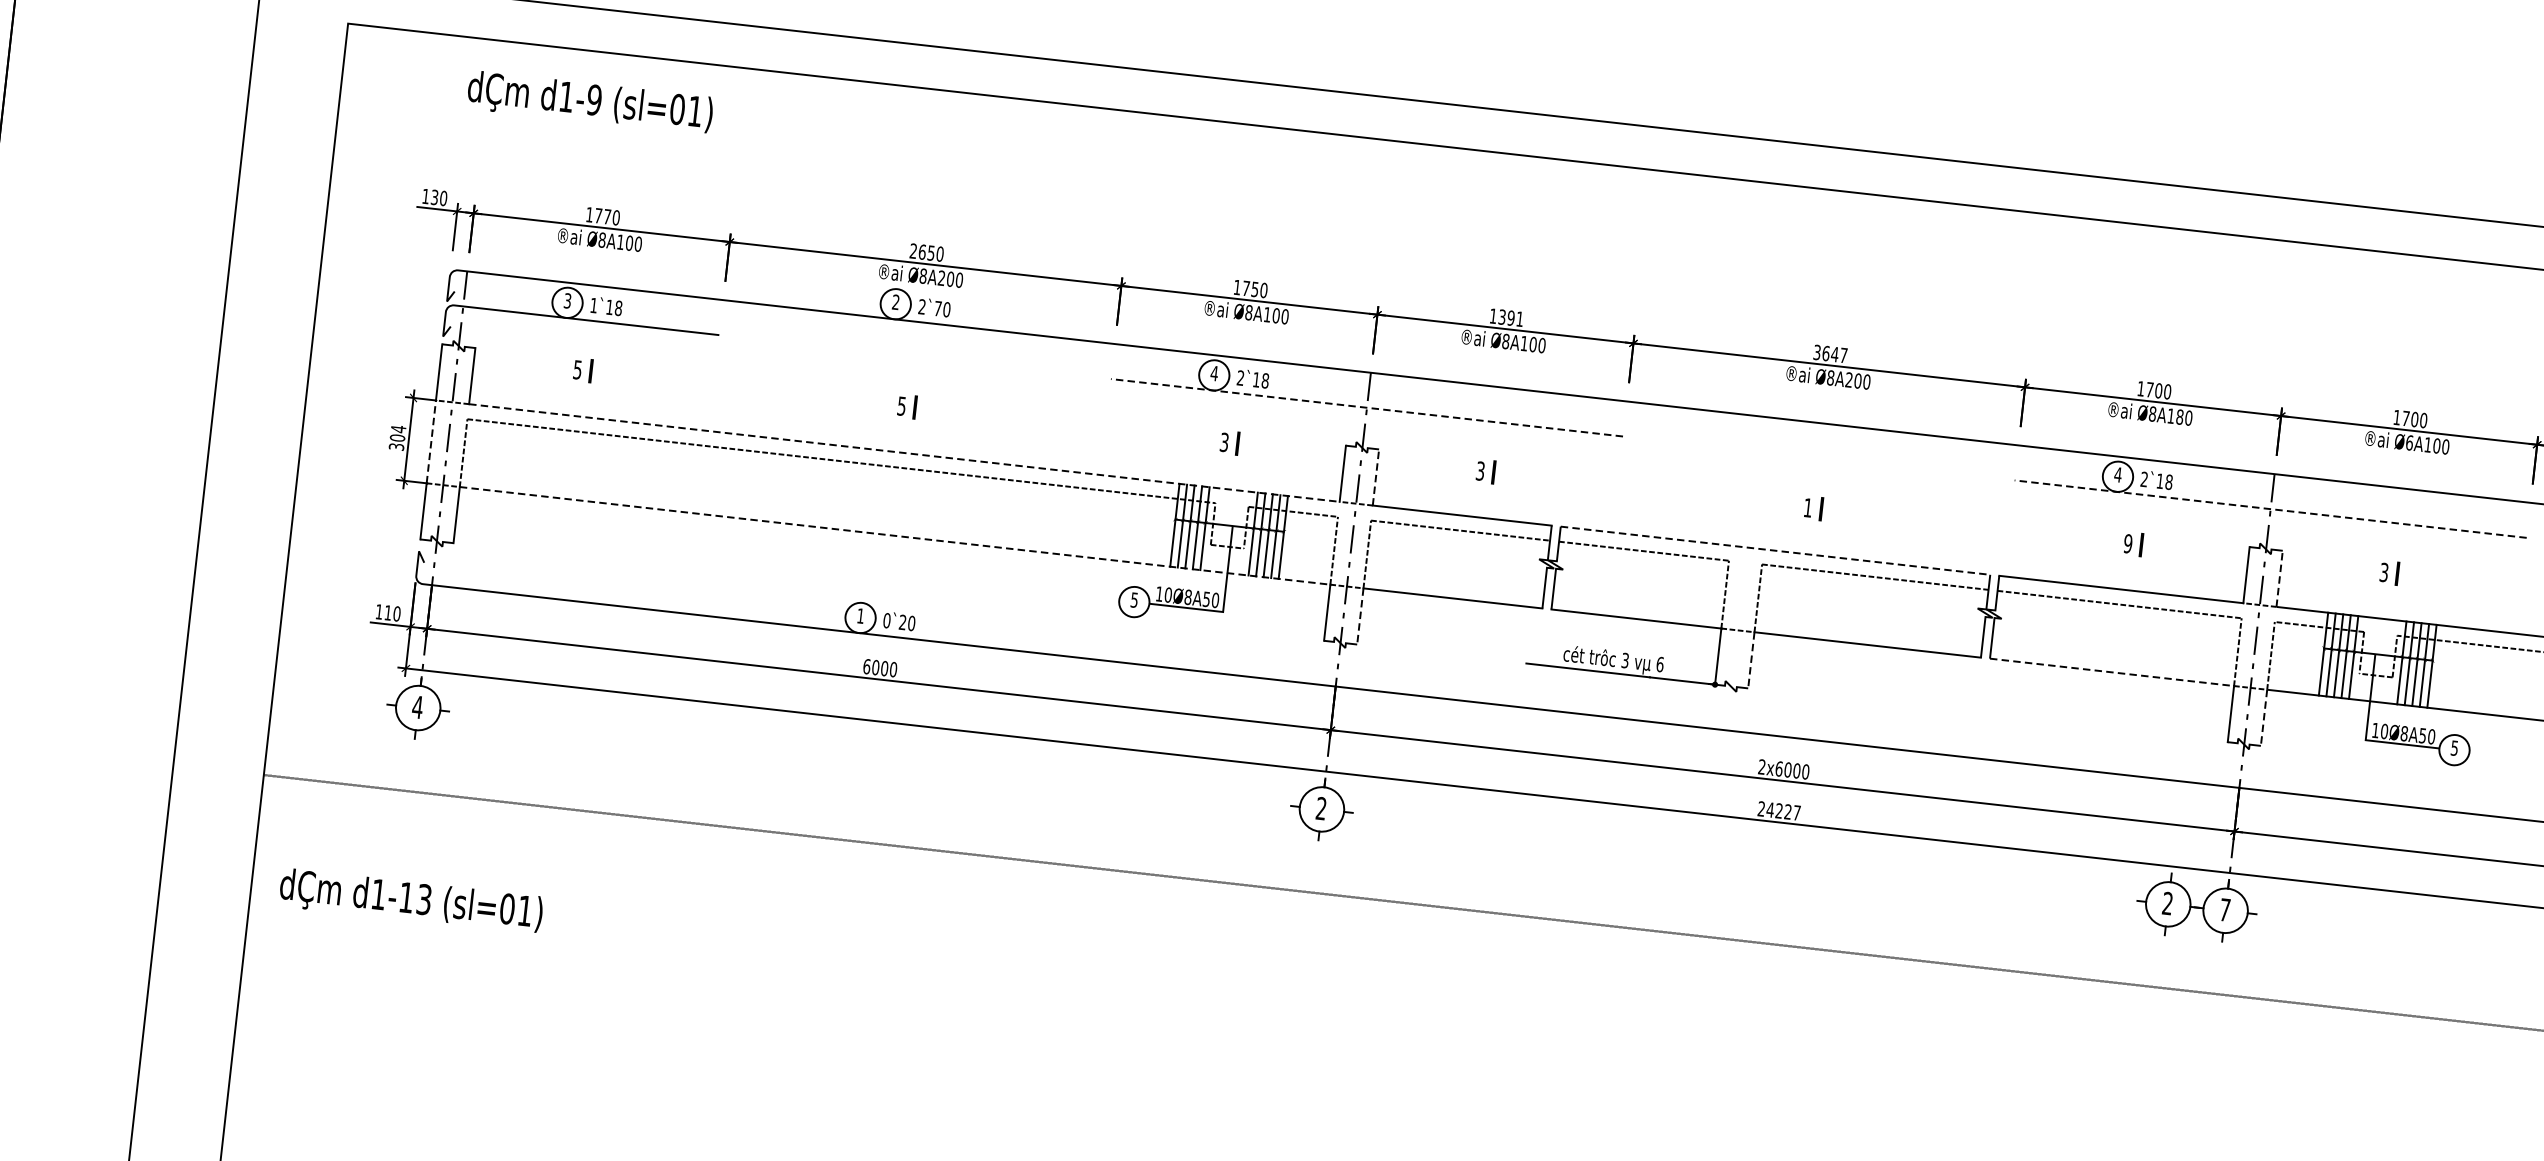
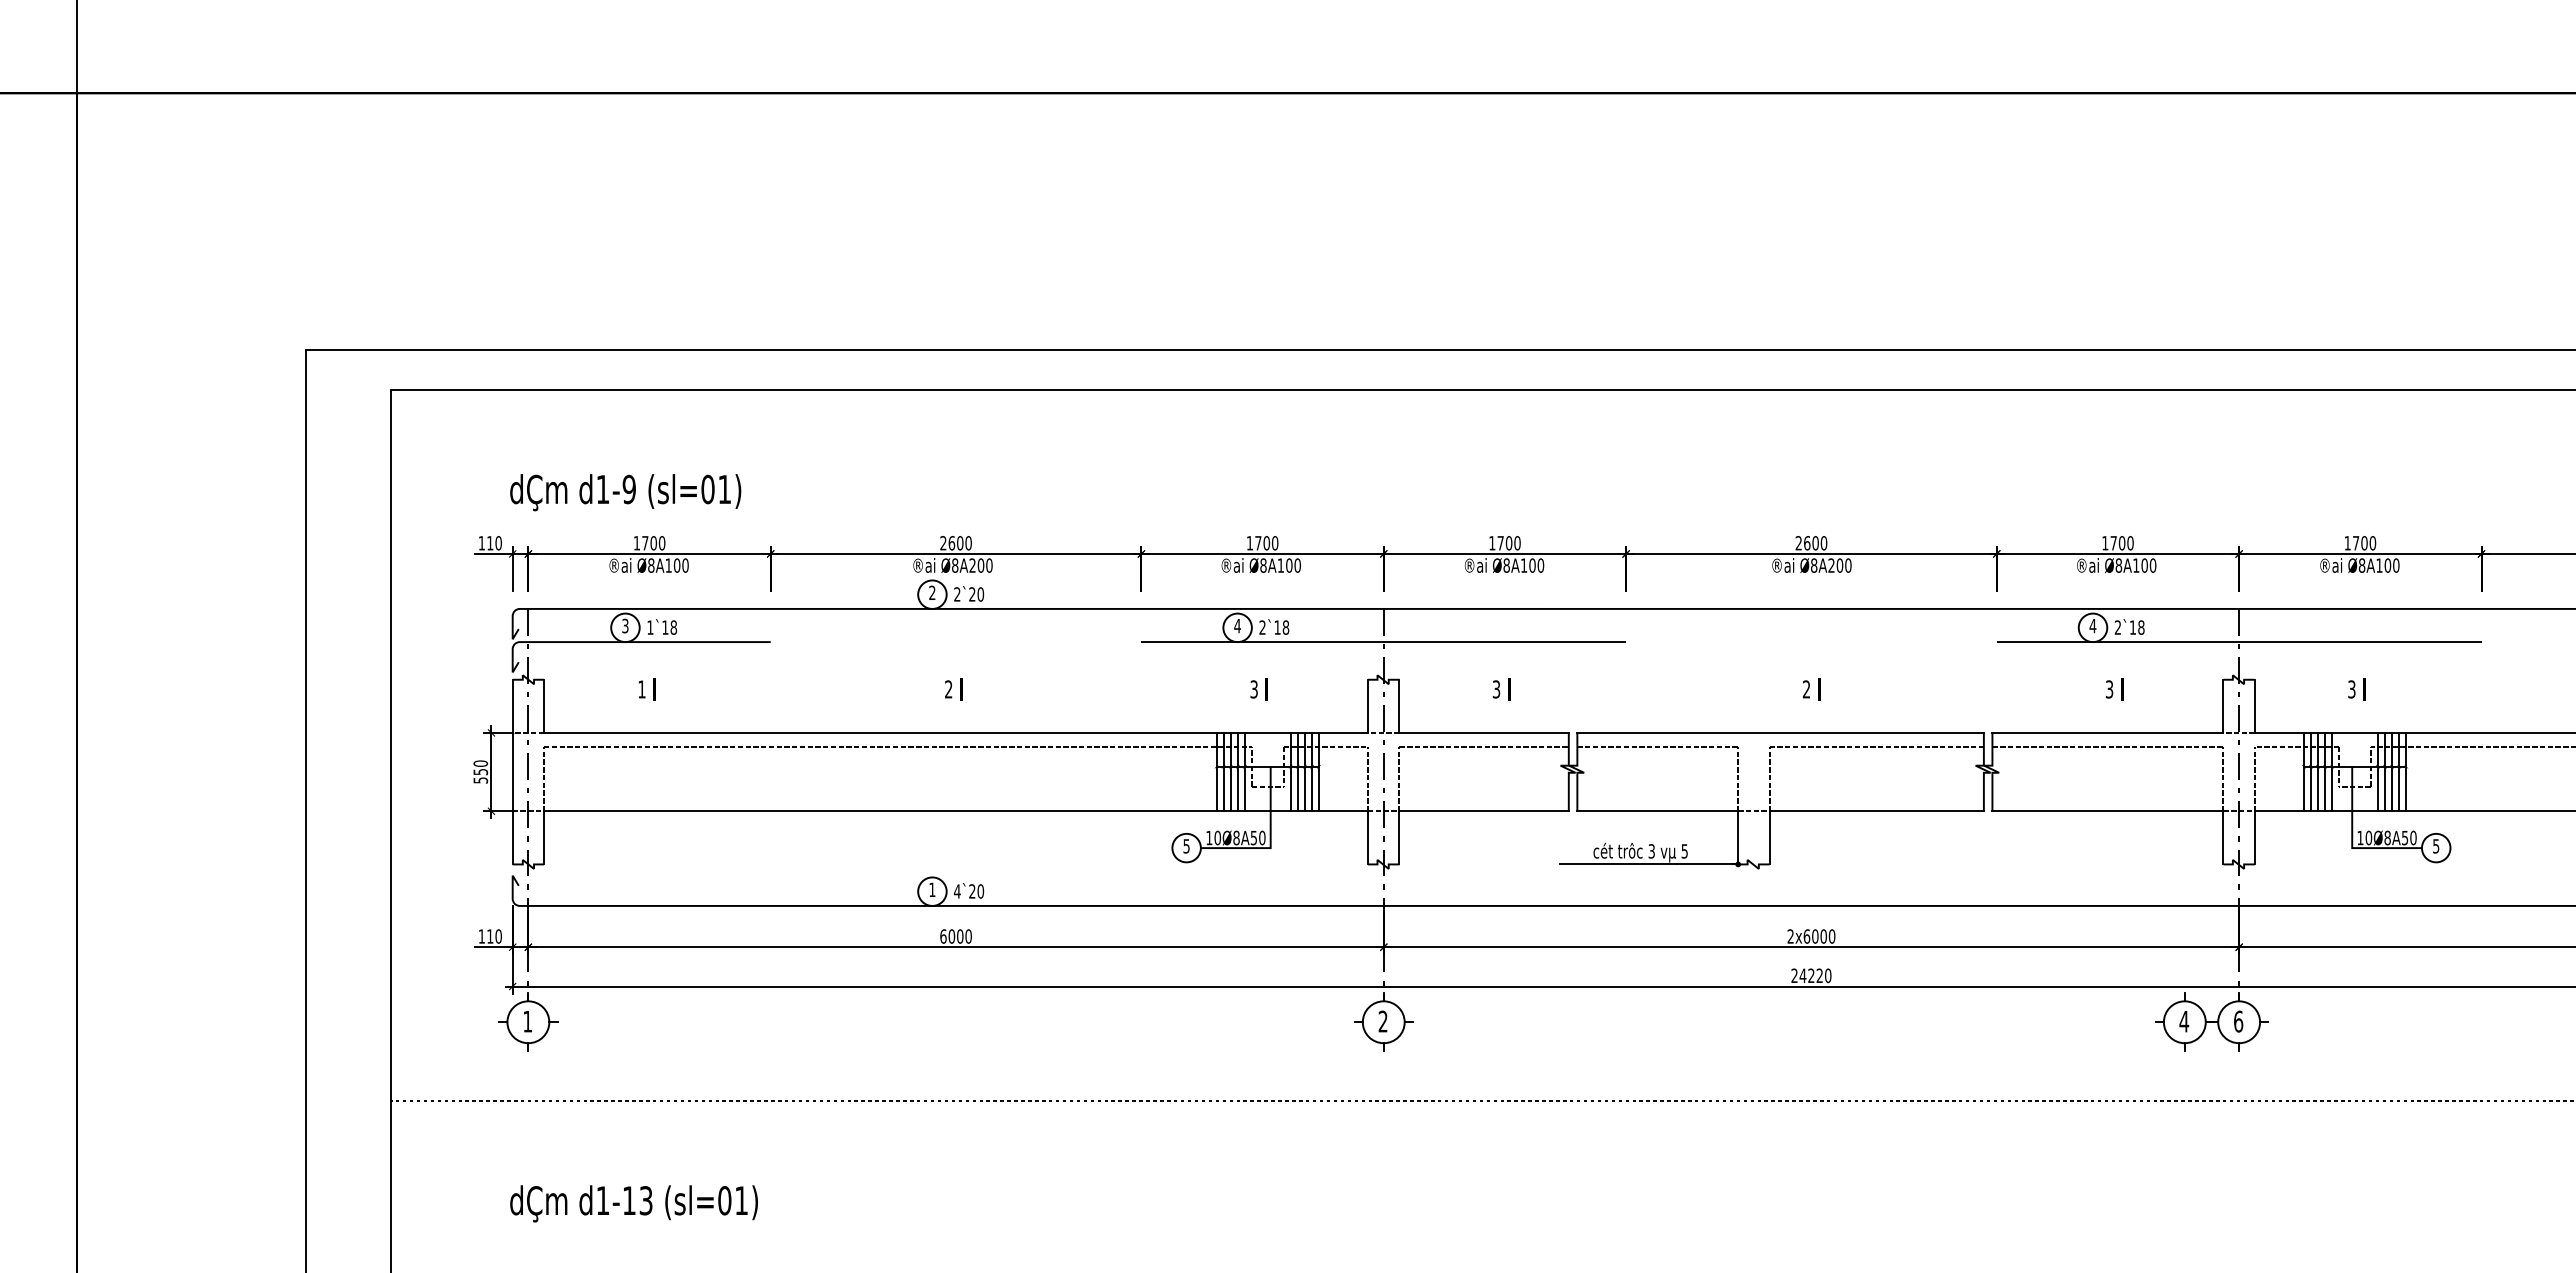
text: (590, 102) -> (625, 492), moved
text: (434, 197) -> (490, 543), 130 -> 110
text: (607, 217) -> (653, 543), 1770 -> 1700
text: (931, 253) -> (960, 543), 2650 -> 2600
text: (1254, 289) -> (1266, 543), 1750 -> 1700
text: (938, 308) -> (972, 594), 2`70 -> 2`20
text: (1510, 318) -> (1508, 543), 1391 -> 1700
text: (1830, 354) -> (1811, 543), 3647 -> 2600
text: (577, 369) -> (641, 689), 5 -> 1
text: (901, 406) -> (948, 689), 5 -> 2
line: (1366, 408) -> (1383, 642), dashed -> solid
text: (2179, 417) -> (2144, 565), Ø8A180 -> Ø8A100
text: (397, 437) -> (480, 771), 304 -> 550
line: (431, 441) -> (512, 771), dashed -> solid
text: (2409, 442) -> (2361, 565), Ø6A100 -> Ø8A100
line: (904, 452) -> (956, 732), dashed -> solid
line: (1375, 477) -> (1399, 706), dashed -> solid
text: (1807, 507) -> (1806, 689), 1 -> 2
line: (2269, 509) -> (2238, 642), dashed -> solid
line: (895, 536) -> (956, 811), dashed -> solid
text: (2128, 543) -> (2109, 689), 9 -> 3
line: (1776, 550) -> (1781, 732), dashed -> solid
line: (2279, 579) -> (2254, 706), dashed -> solid
line: (1360, 616) -> (1399, 837), dashed -> solid
text: (886, 620) -> (956, 891), 0`20 -> 4`20
line: (1751, 659) -> (1769, 837), dashed -> solid
text: (1659, 664) -> (1684, 851), 6 -> 5
line: (2111, 672) -> (2107, 811), dashed -> solid
text: (417, 707) -> (527, 1021), 4 -> 1
line: (2263, 717) -> (2254, 837), dashed -> solid
text: (1797, 812) -> (1828, 975), 24227 -> 24220
text: (410, 901) -> (633, 1203), moved
text: (2167, 903) -> (2184, 1021), 2 -> 4
text: (2225, 909) -> (2238, 1021), 7 -> 6

